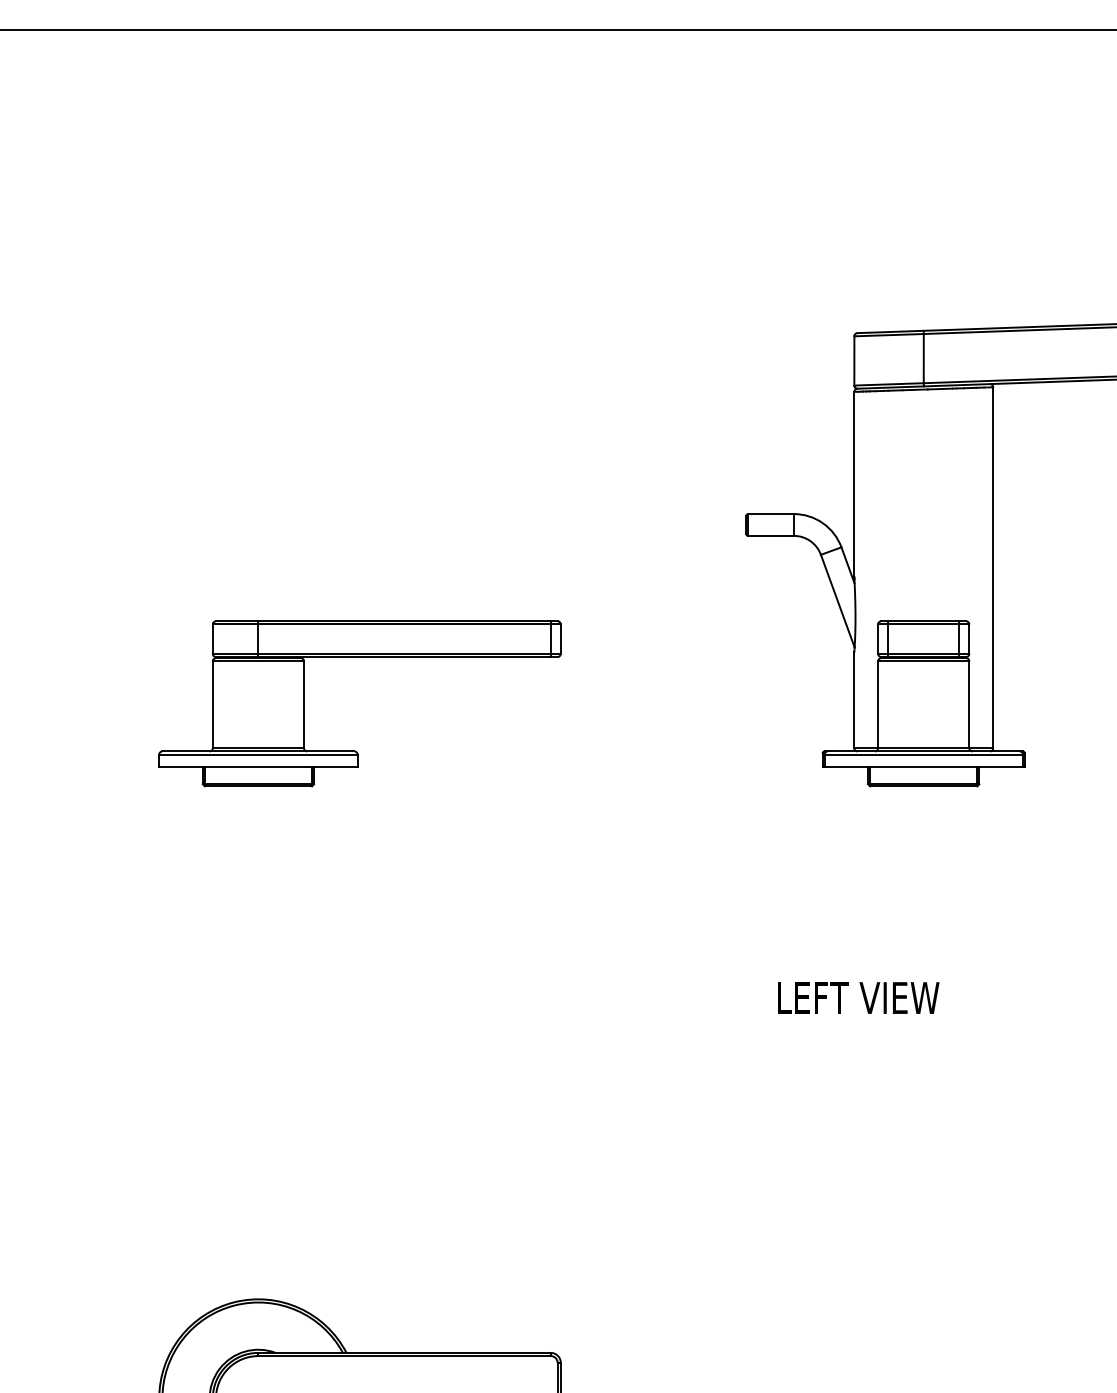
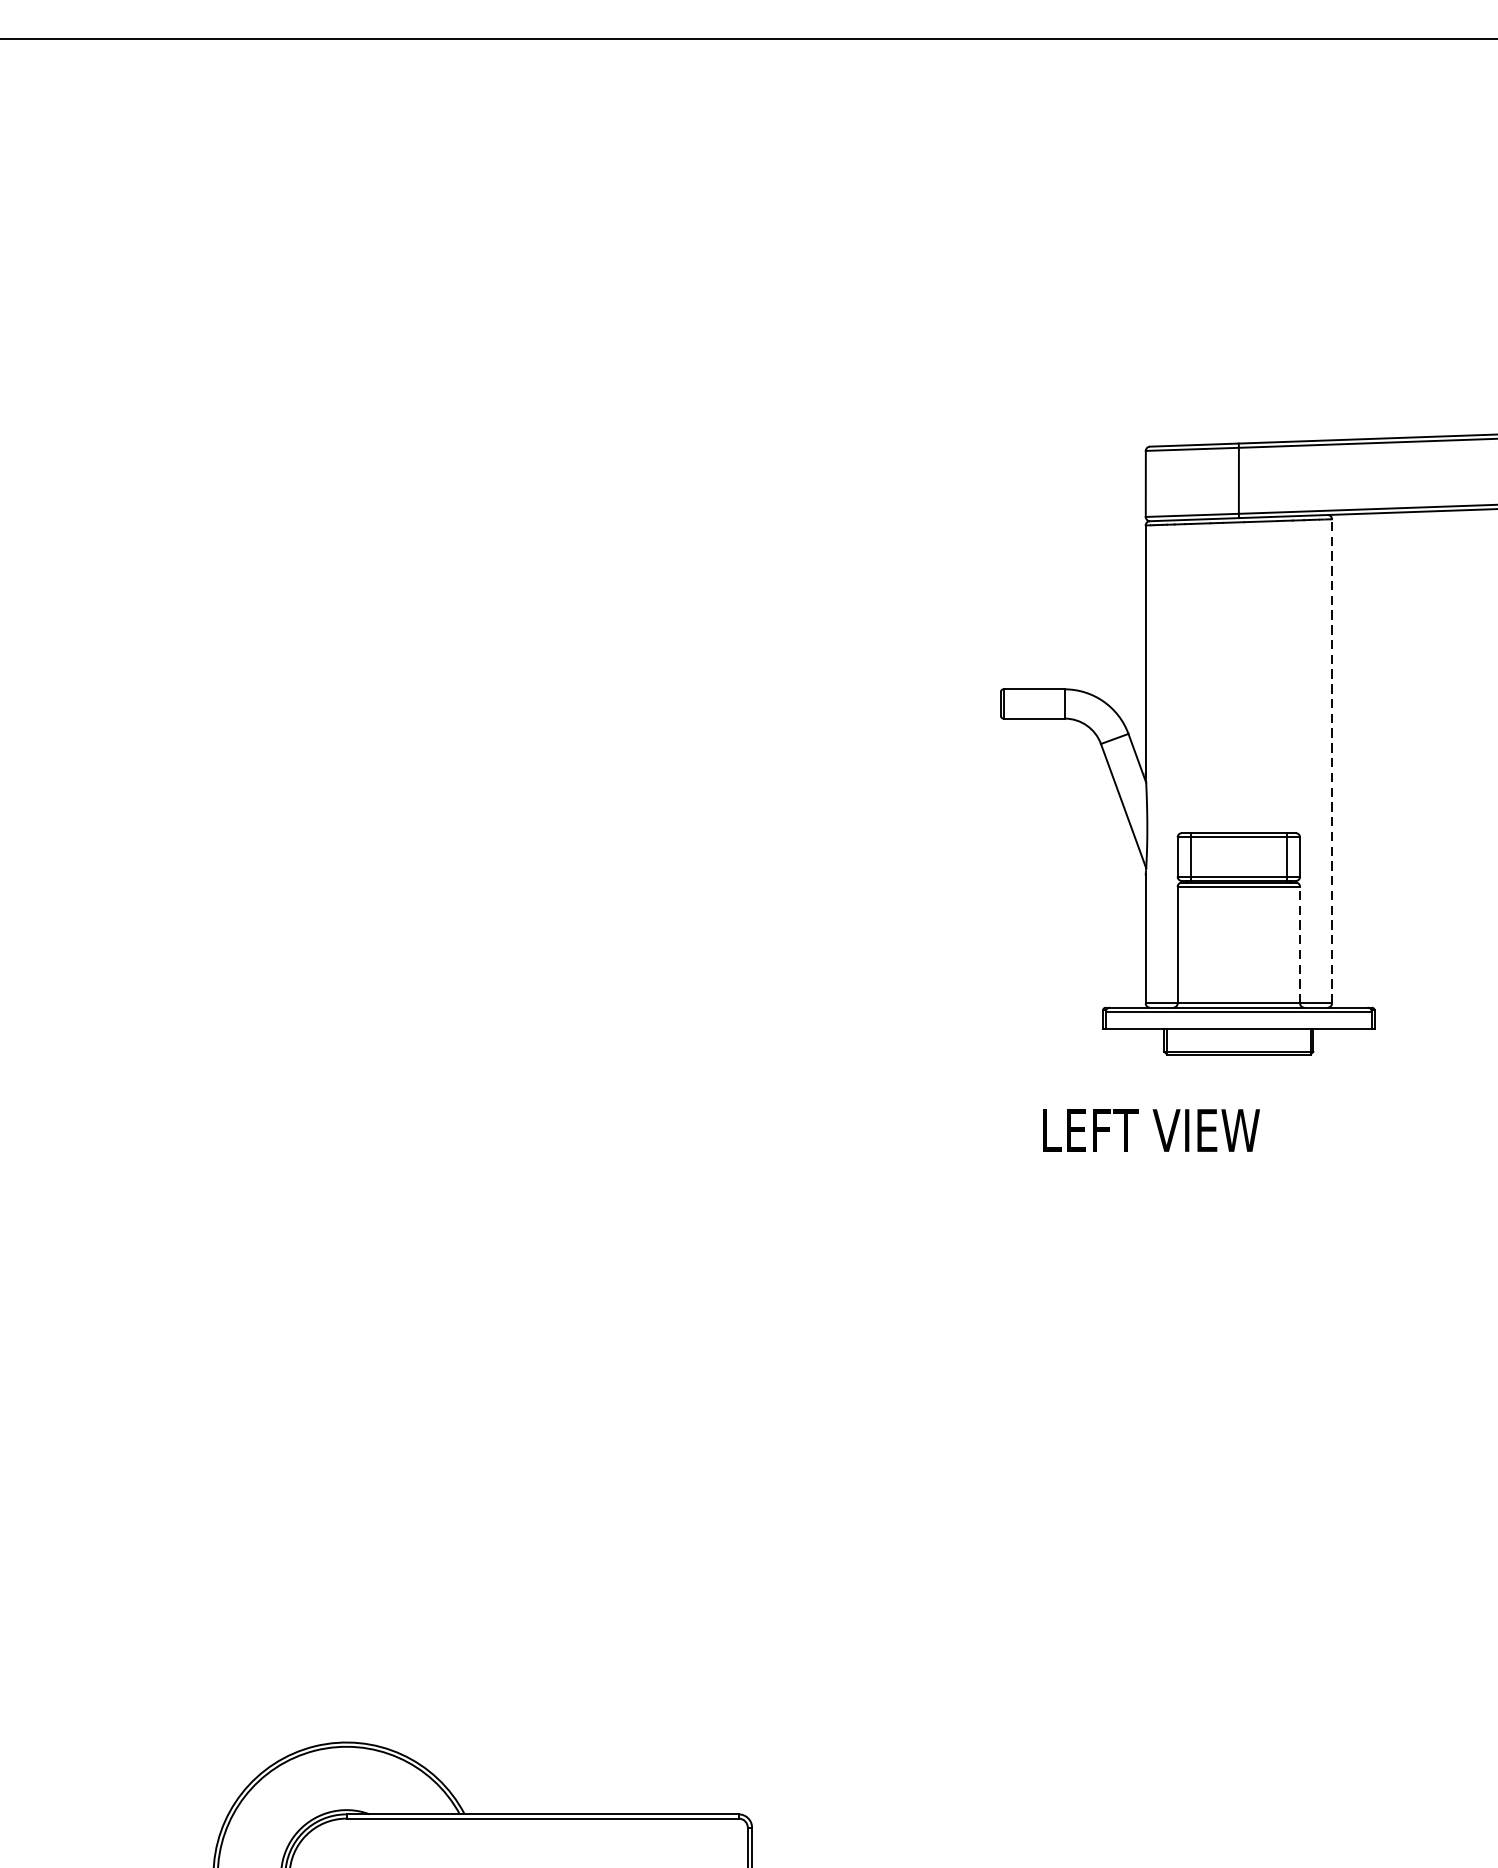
line: (993, 567) -> (1332, 760), solid -> dashed
part: (359, 657) -> (482, 881), removed
line: (969, 704) -> (1300, 944), solid -> dashed
text: (858, 997) -> (1151, 1129), moved

